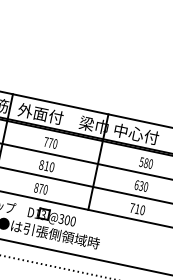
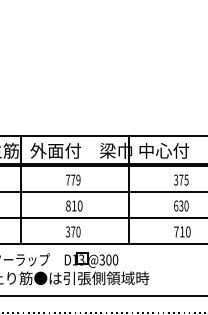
text: (55, 143) -> (78, 179), 770 -> 779
text: (146, 162) -> (181, 179), 580 -> 375
text: (36, 187) -> (68, 231), 870 -> 370

